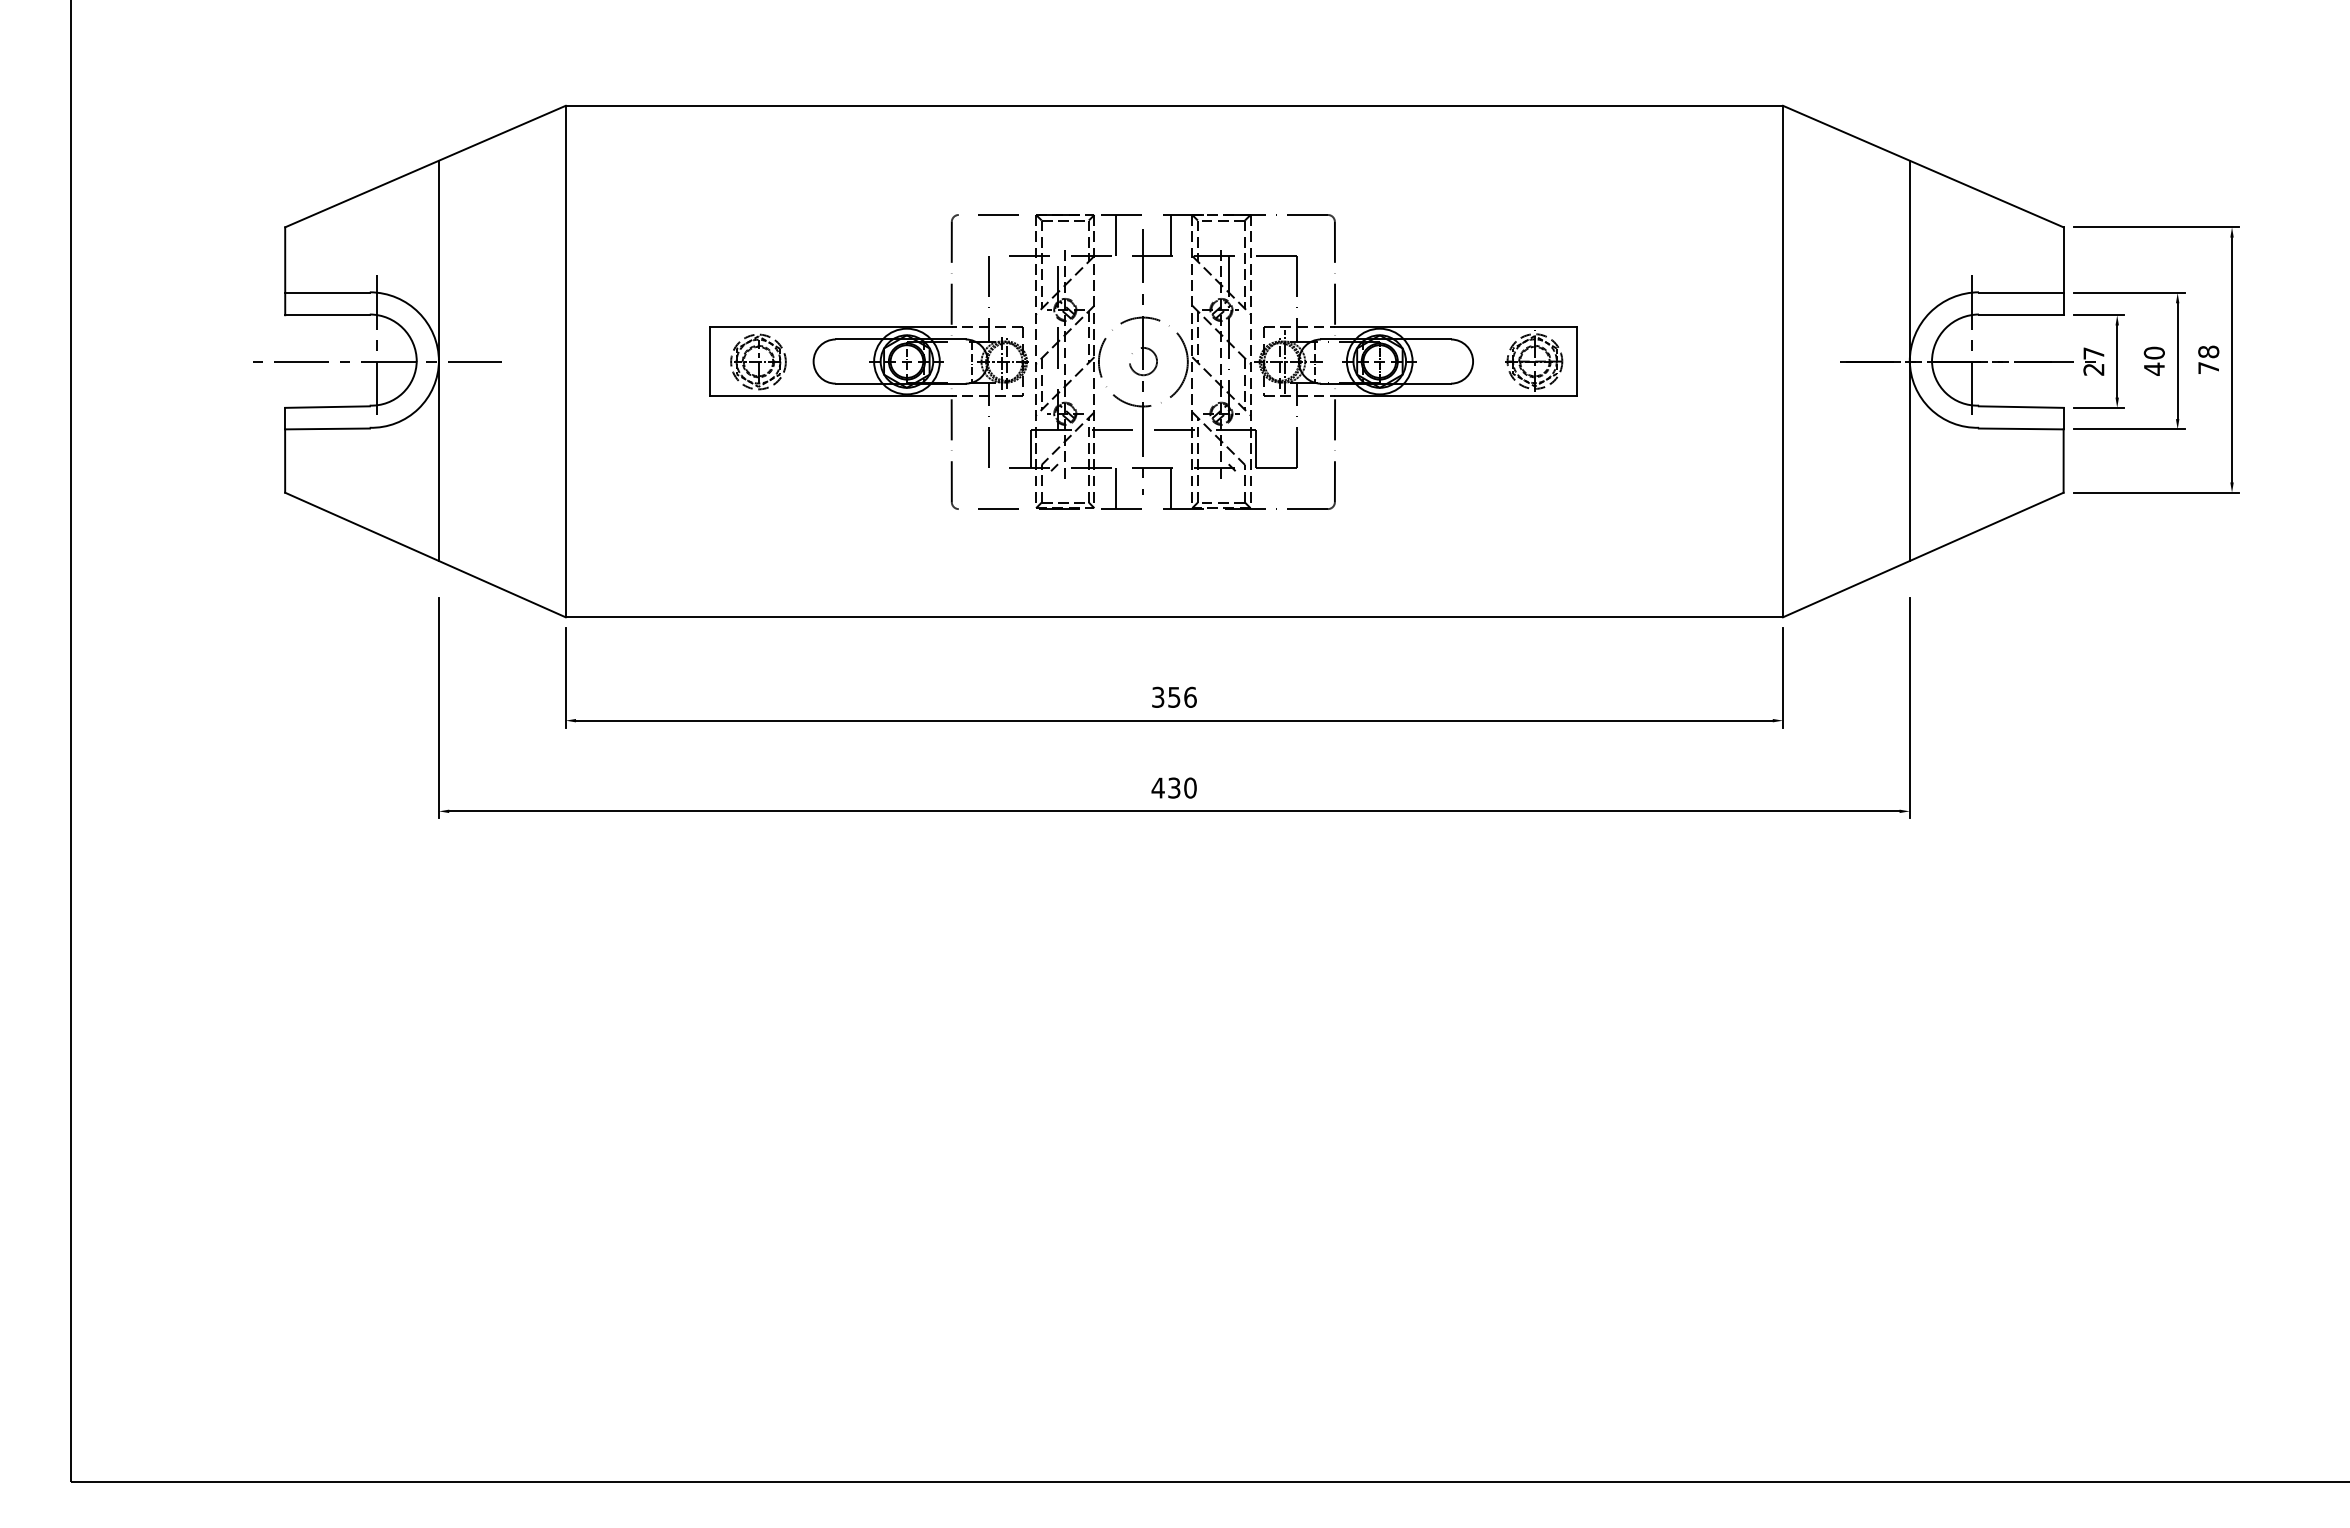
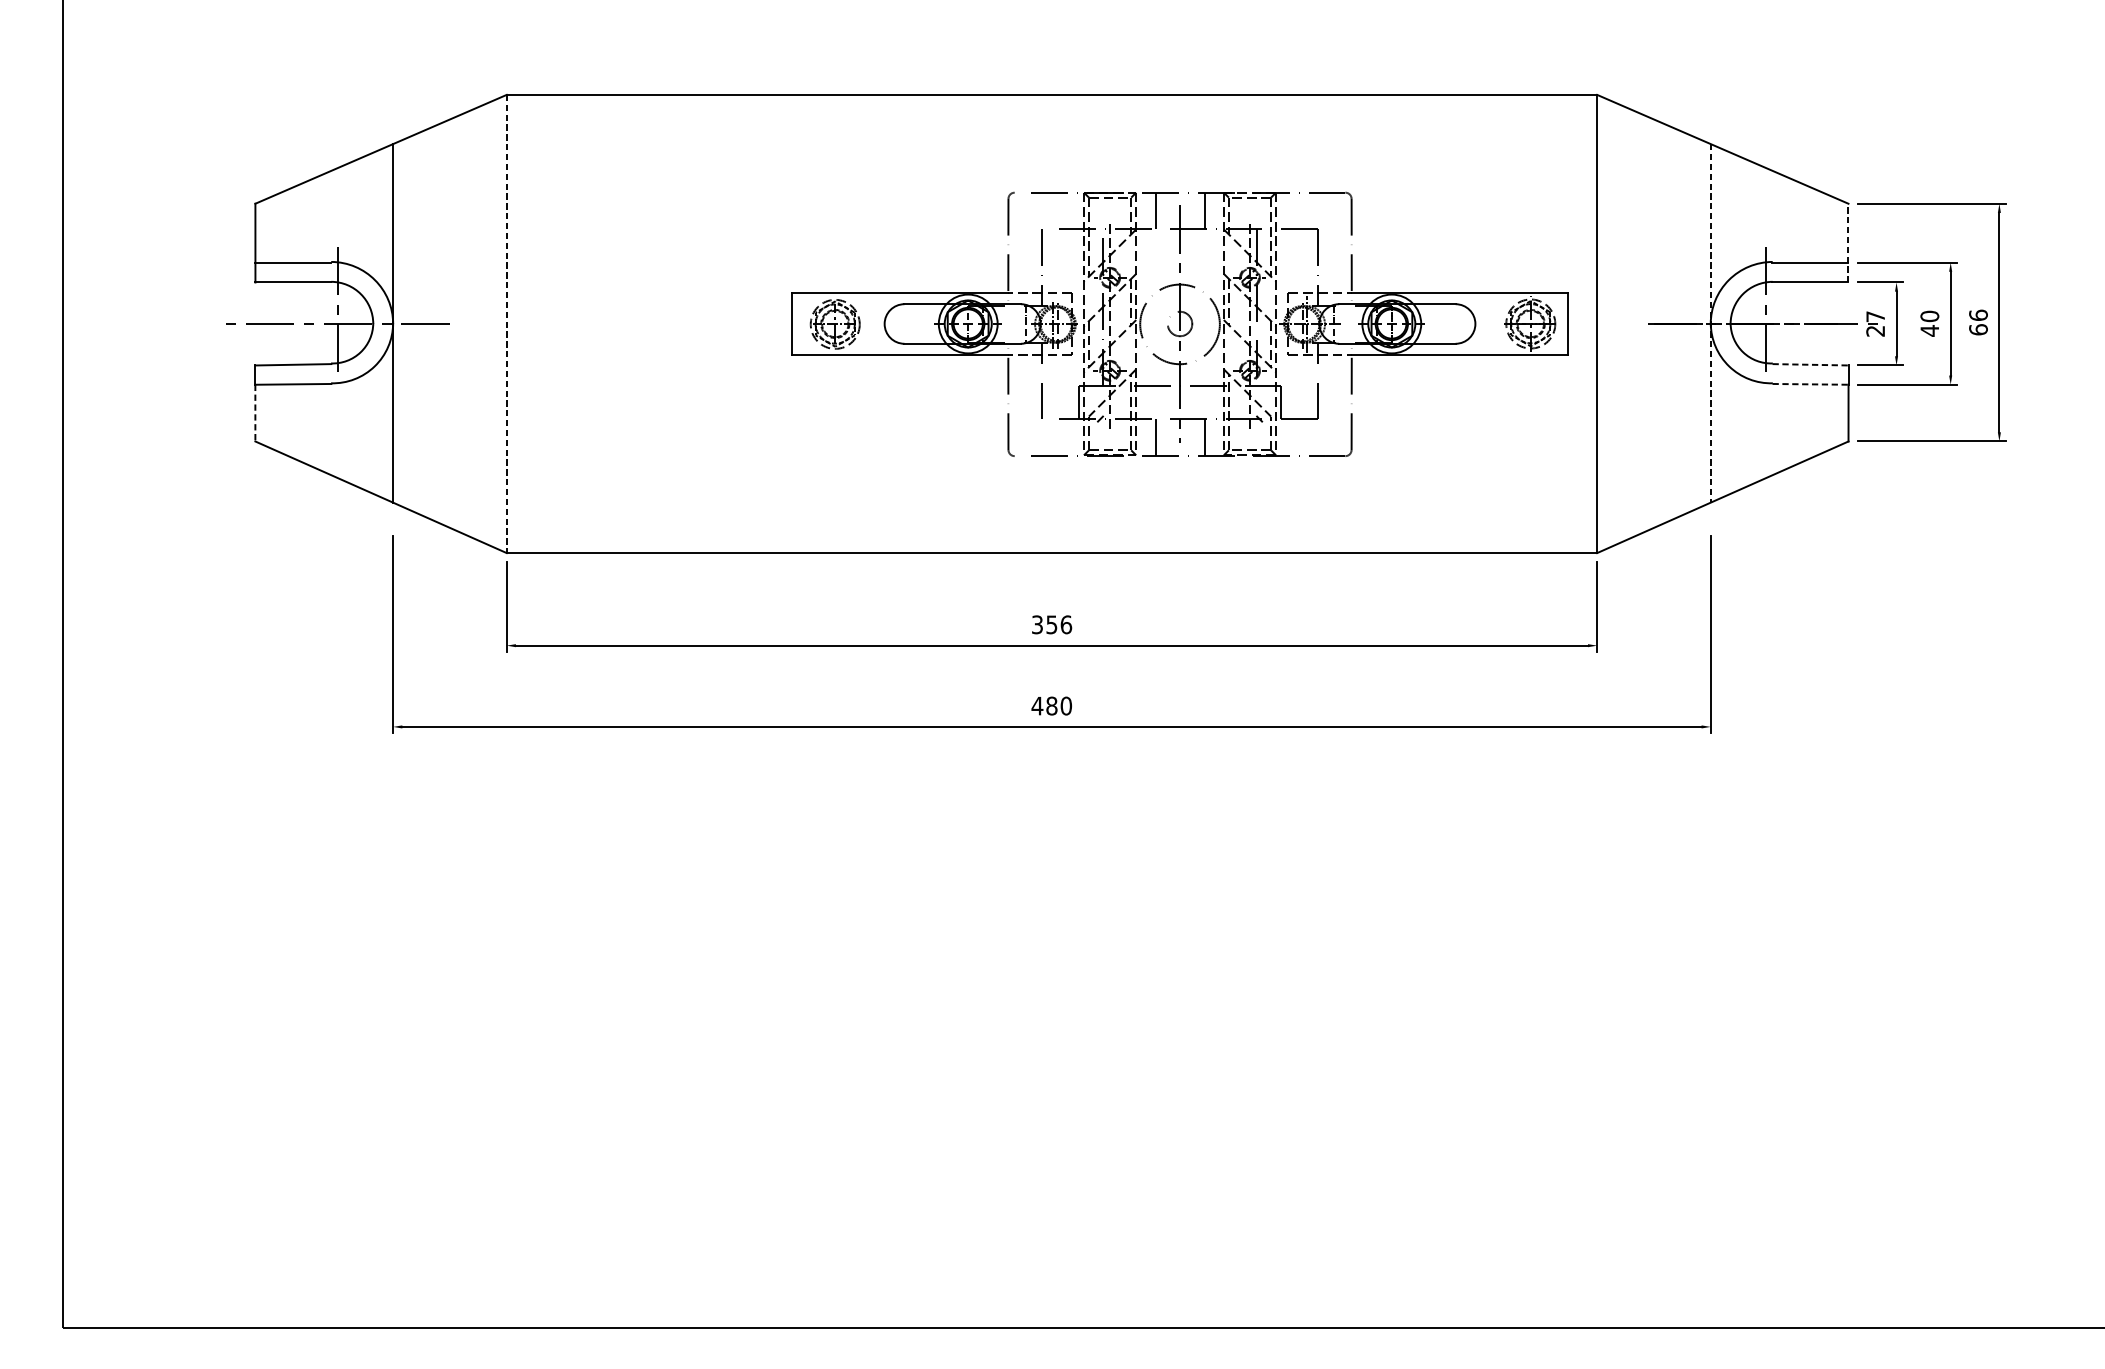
line: (2063, 271) -> (1848, 243), solid -> dashed
text: (2208, 359) -> (1978, 322), 78 -> 66
line: (565, 361) -> (506, 323), solid -> dashed
part: (1143, 361) -> (1180, 323), moved
line: (1909, 361) -> (1710, 323), solid -> dashed
line: (2021, 407) -> (1810, 365), solid -> dashed
line: (2021, 428) -> (1810, 383), solid -> dashed
line: (285, 461) -> (255, 413), solid -> dashed
text: (1174, 787) -> (1052, 705), 430 -> 480

